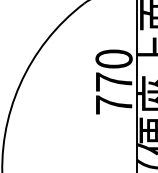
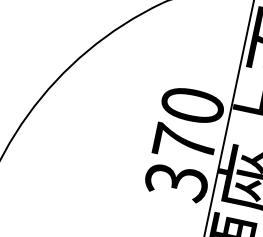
text: (113, 105) -> (175, 182), 770 -> 370

